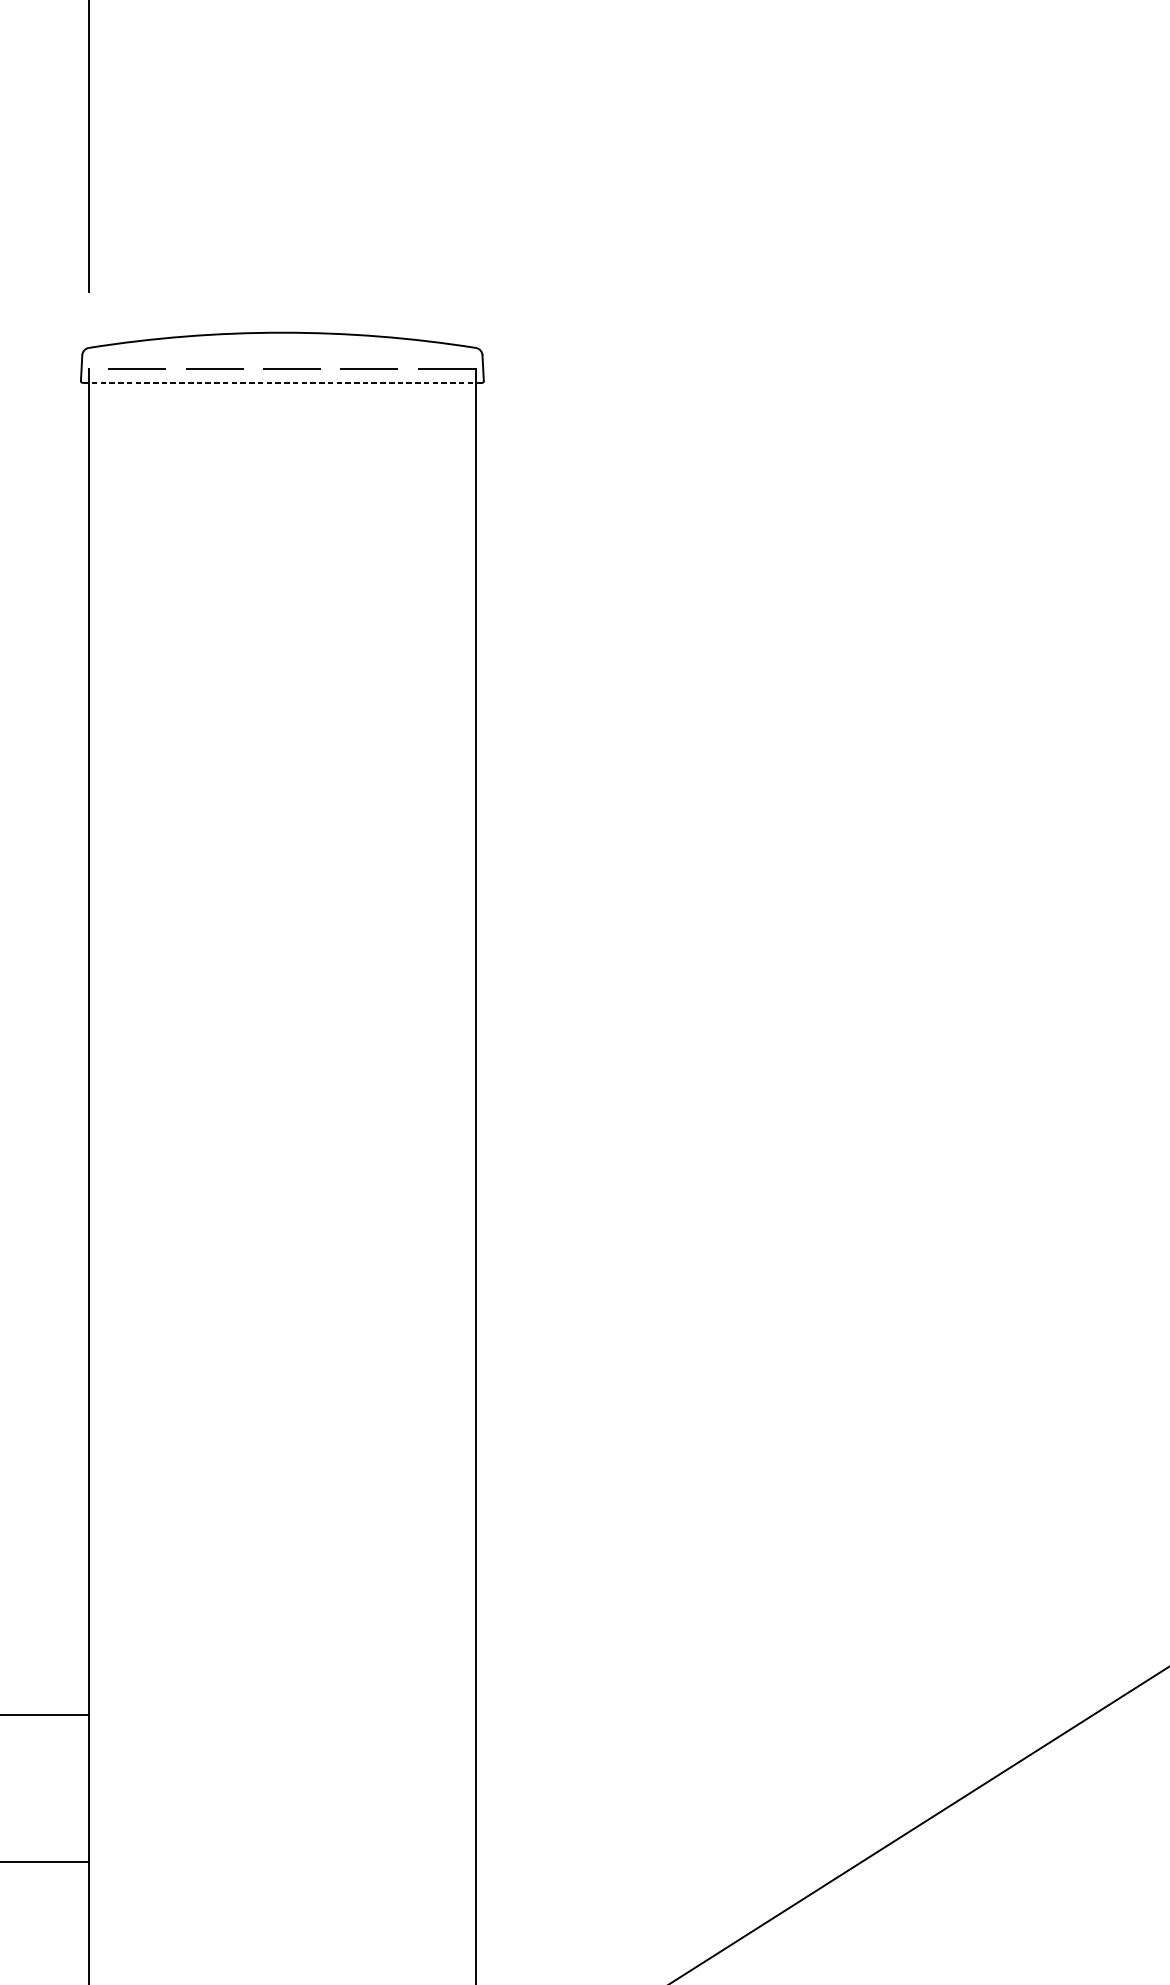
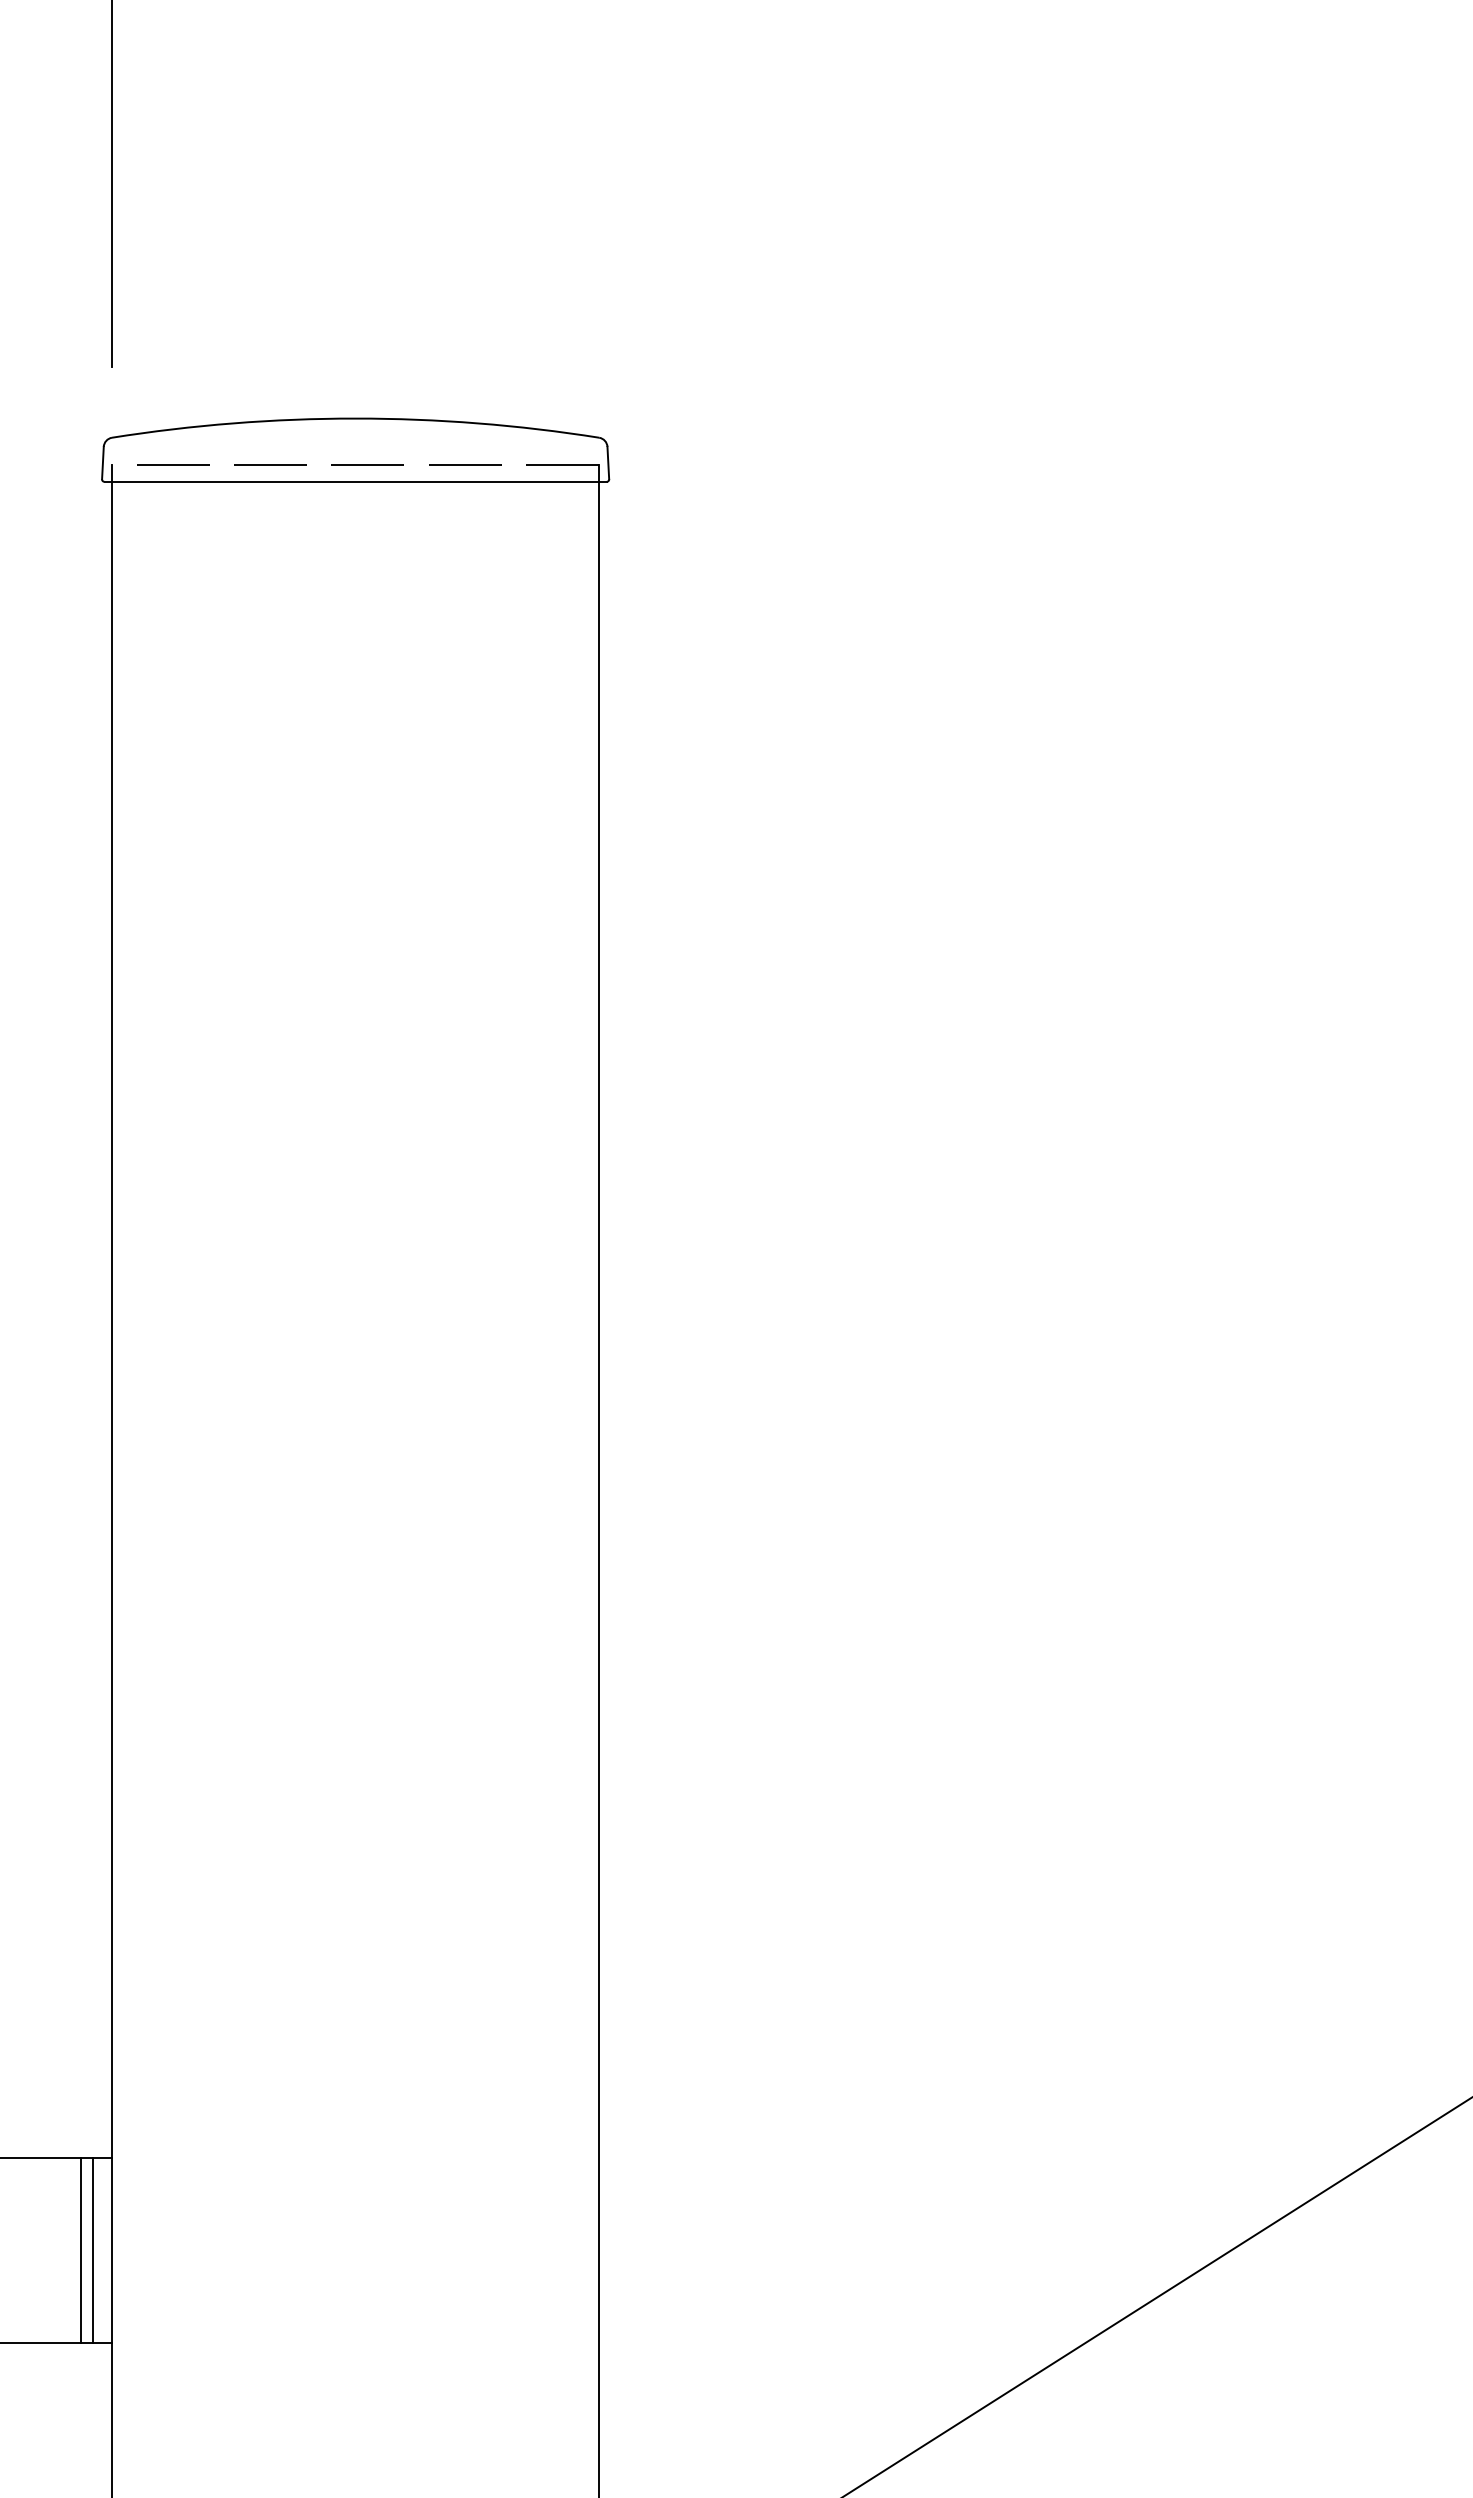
line: (282, 382) -> (355, 481), dashed -> solid
line: (63, 1788) -> (80, 2250), added
line: (73, 1788) -> (92, 2250), added

